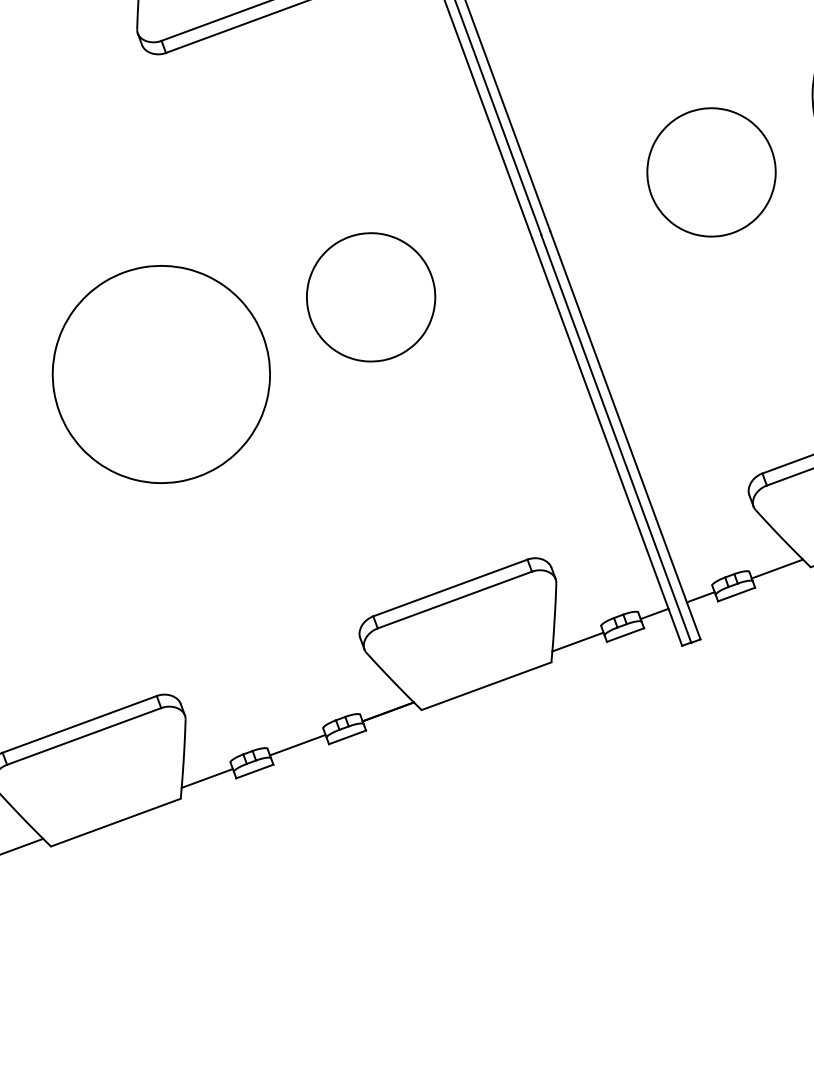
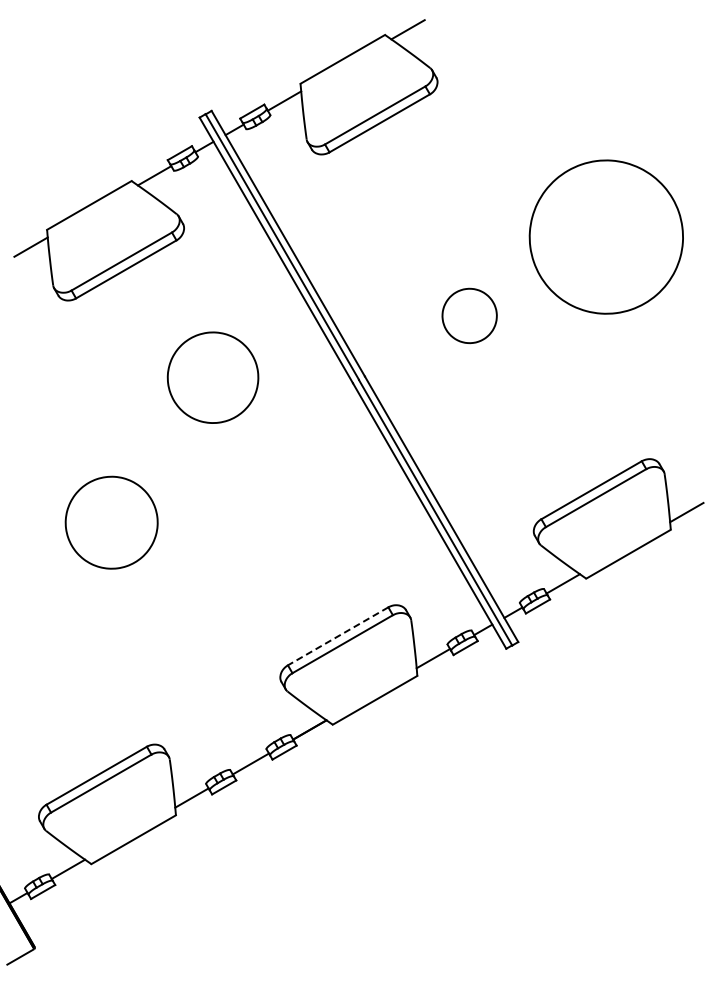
part: (711, 171) -> (469, 315), size x0.6
part: (370, 296) -> (212, 377), moved
part: (161, 374) -> (111, 522), size x0.6
line: (450, 588) -> (338, 636), solid -> dashed

